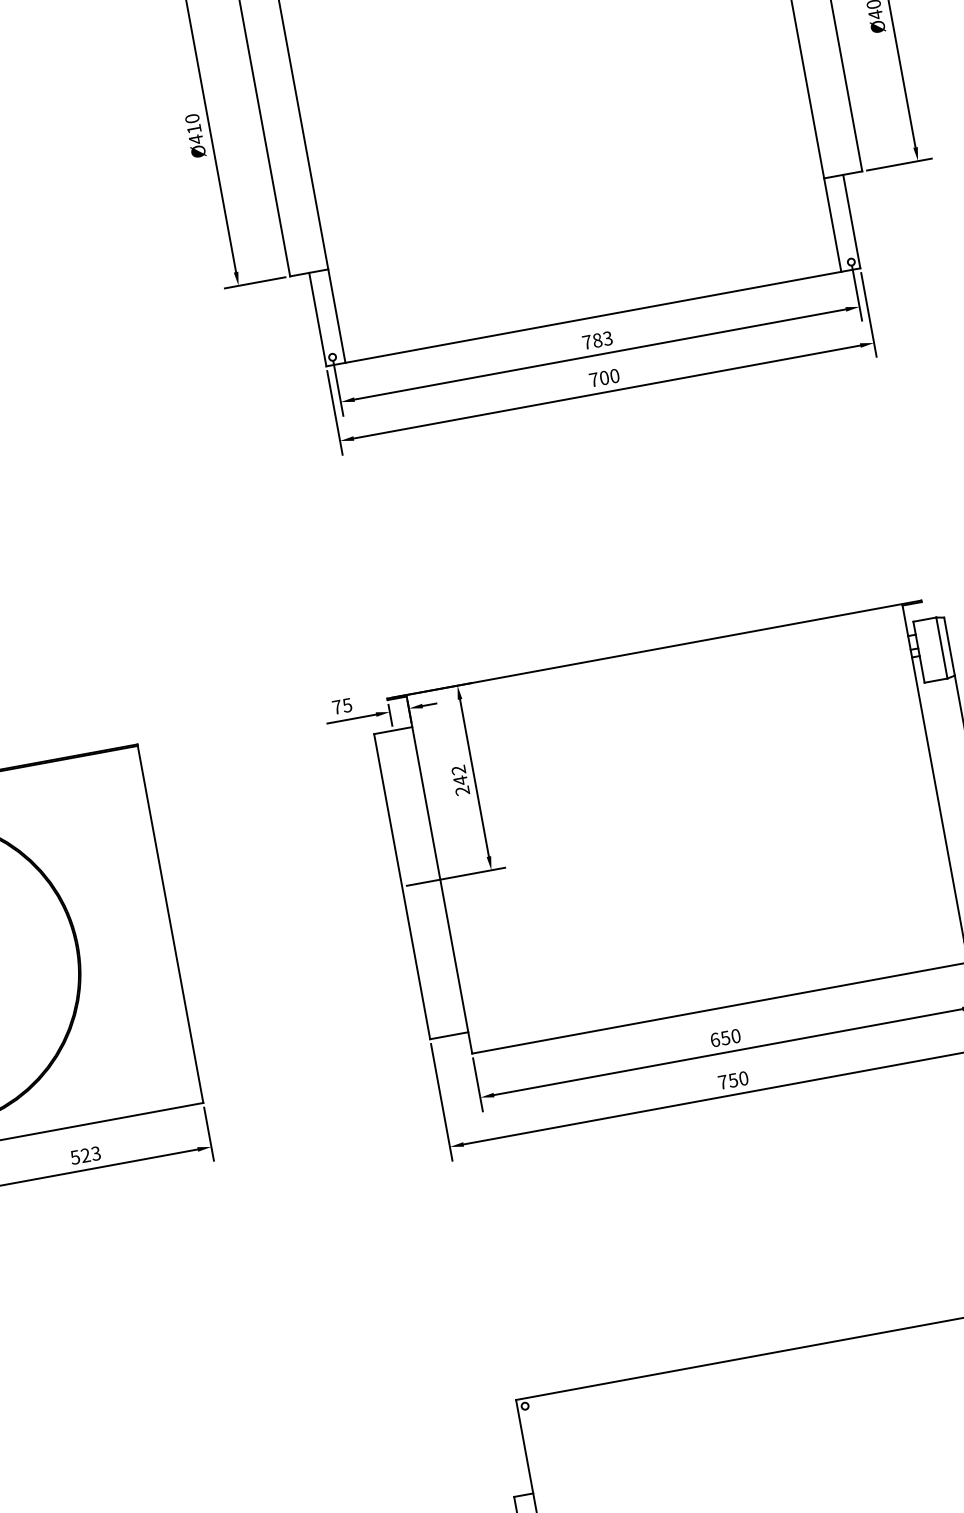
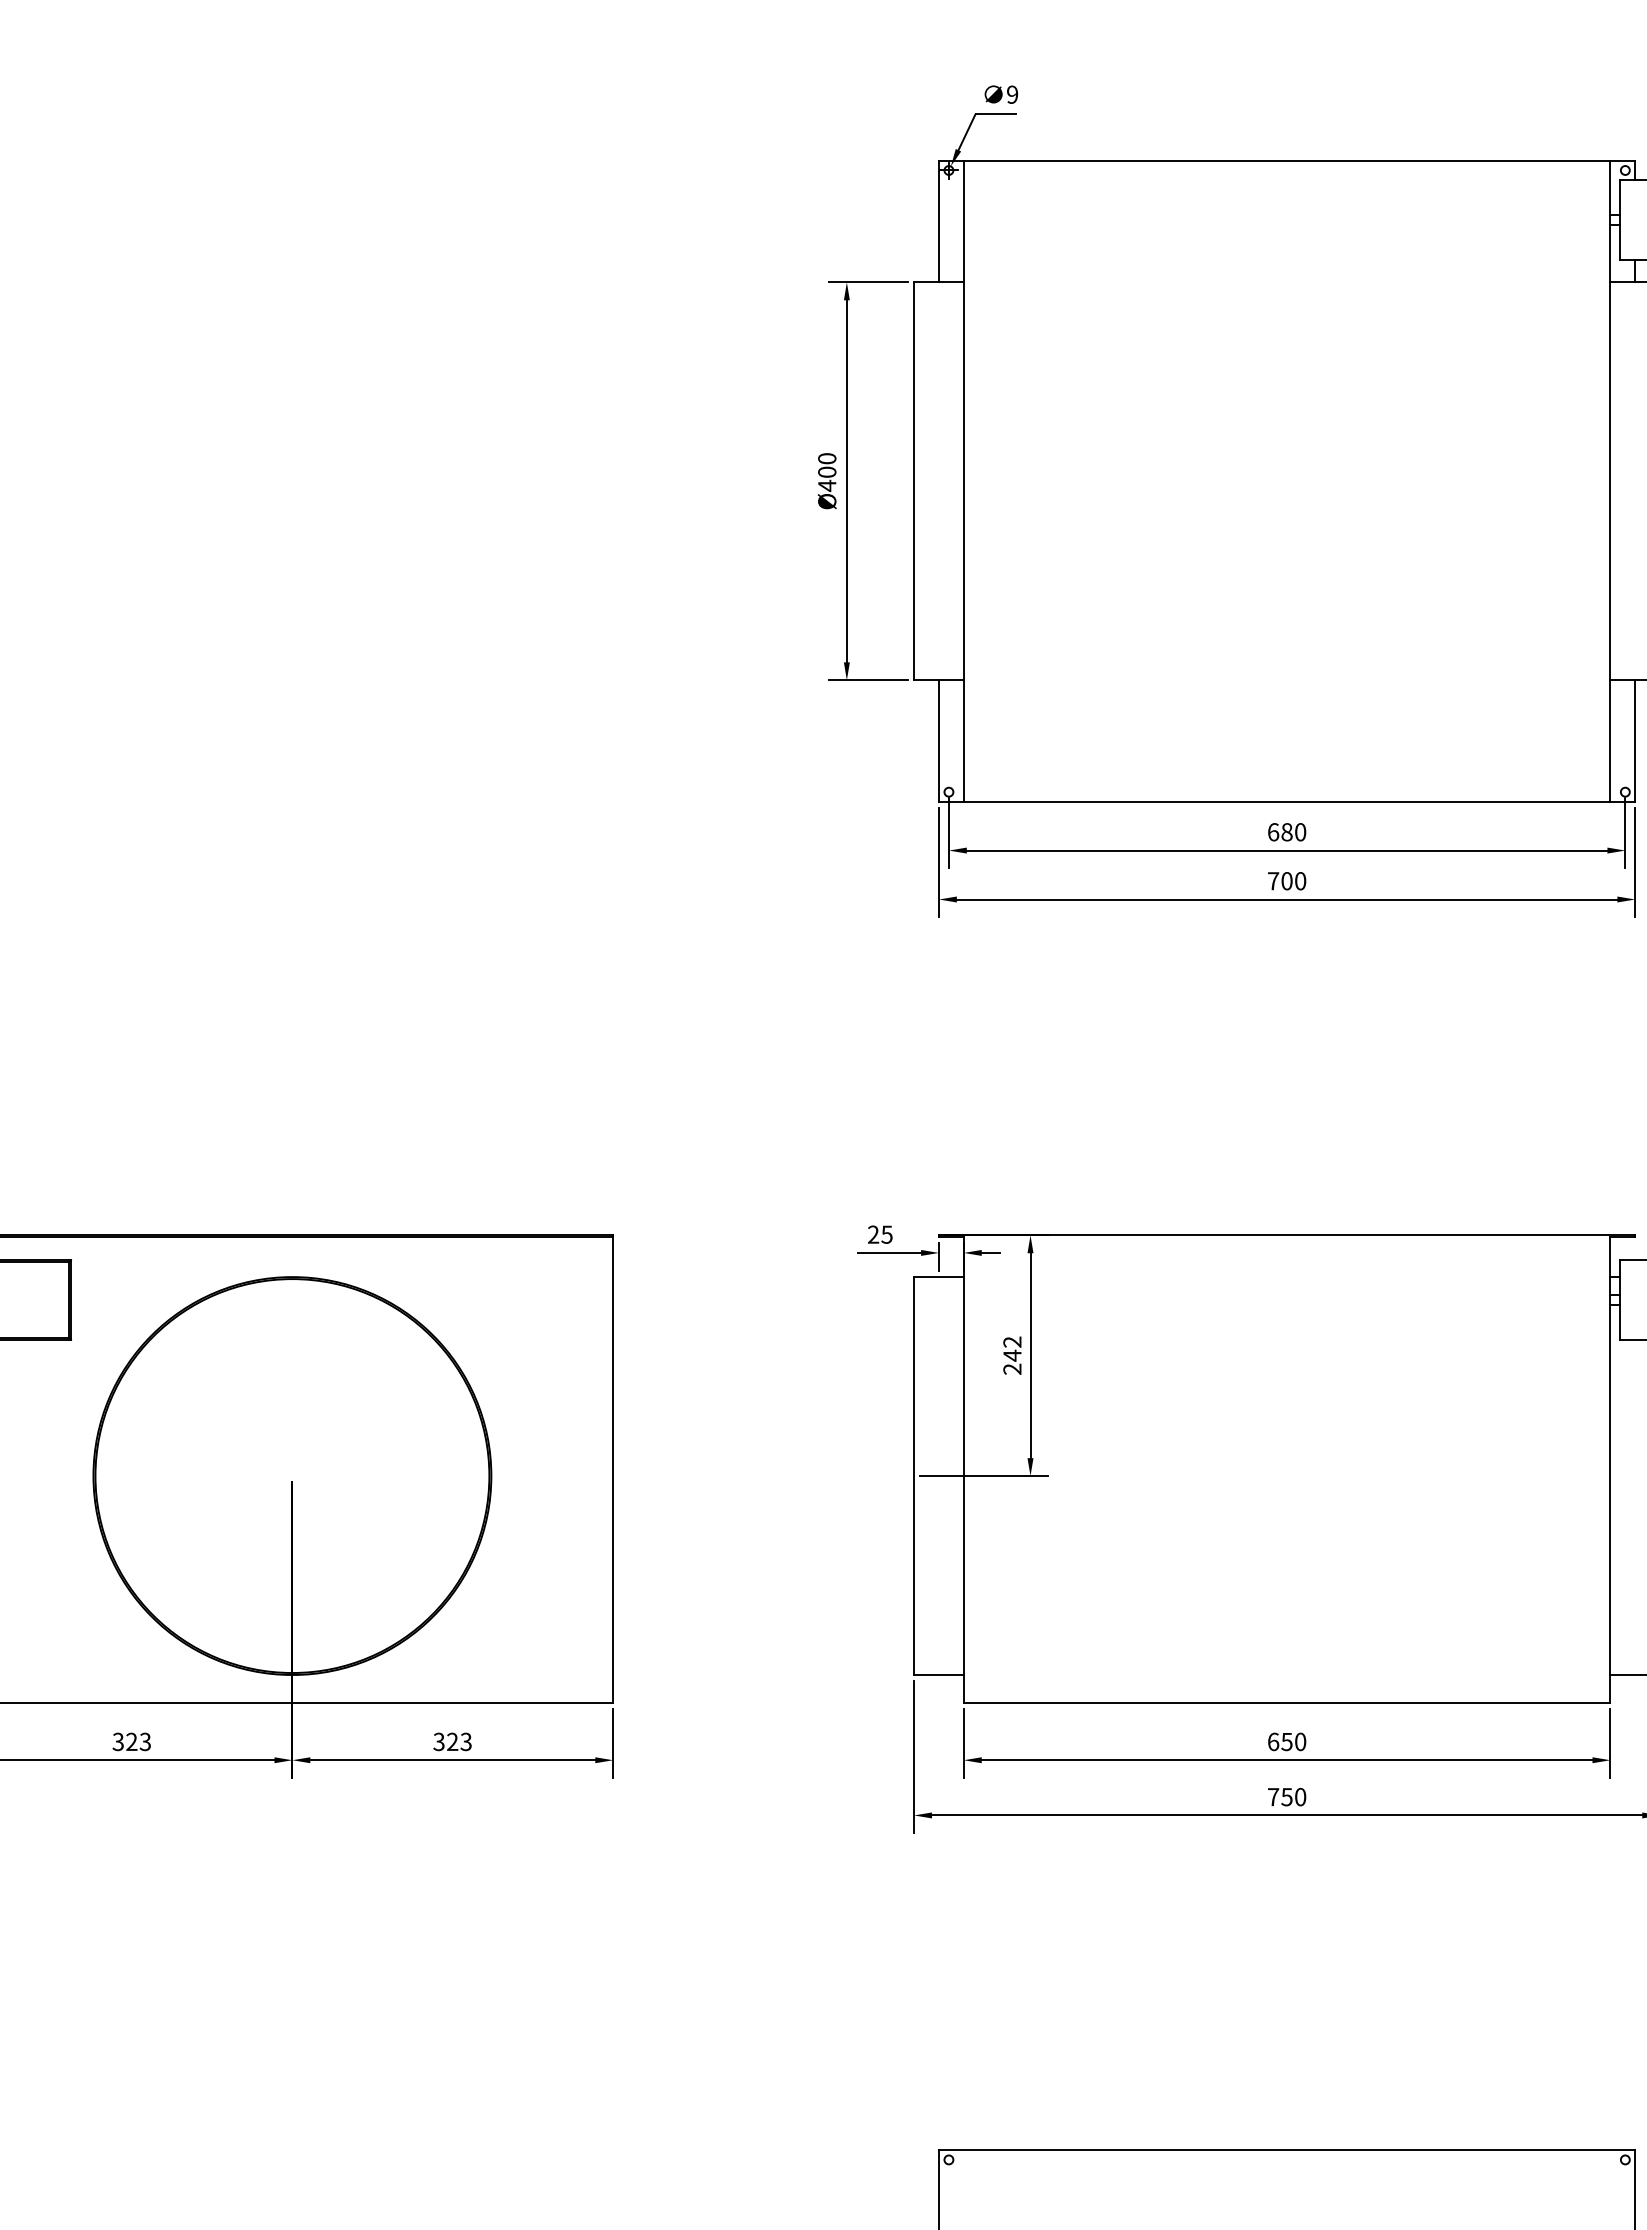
text: (194, 128) -> (827, 471), Ø410 -> Ø400
text: (597, 340) -> (1287, 832), 783 -> 680
text: (337, 707) -> (873, 1234), 75 -> 25
text: (75, 1157) -> (439, 1741), 523 -> 323

